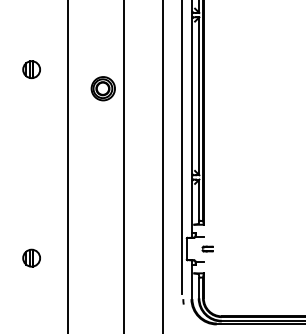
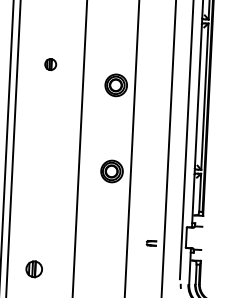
part: (31, 69) -> (50, 64), size x0.7
part: (102, 181) -> (111, 171), added
part: (207, 248) -> (151, 242), moved
part: (31, 257) -> (34, 268), moved

